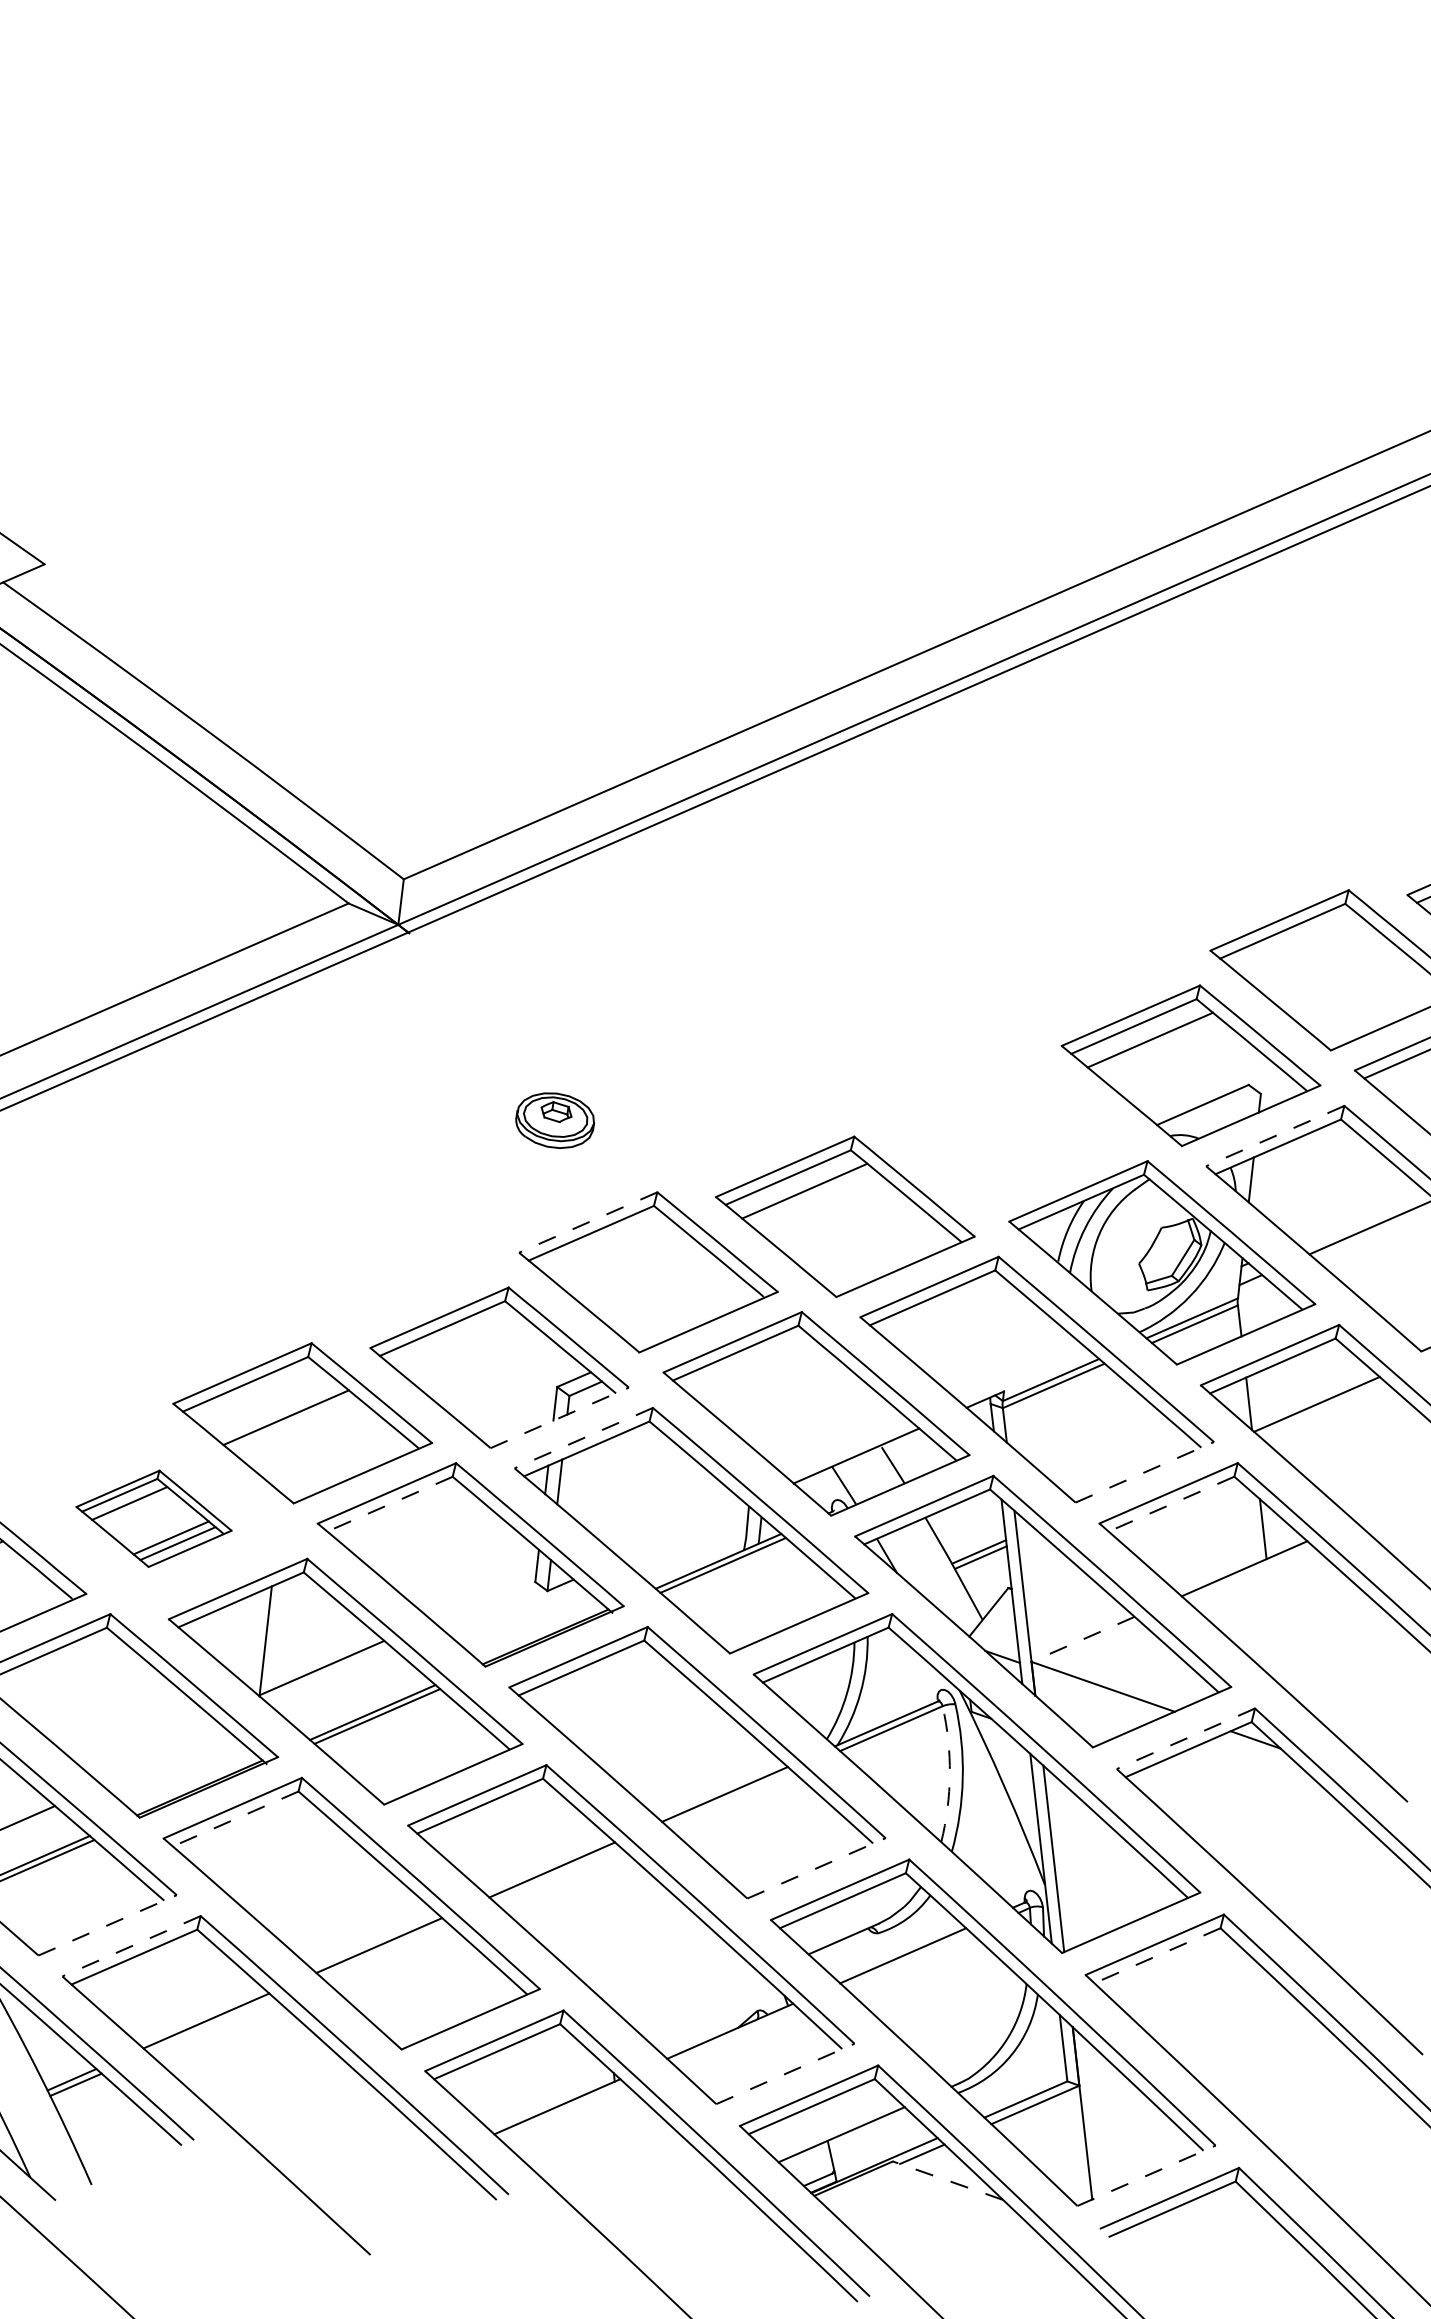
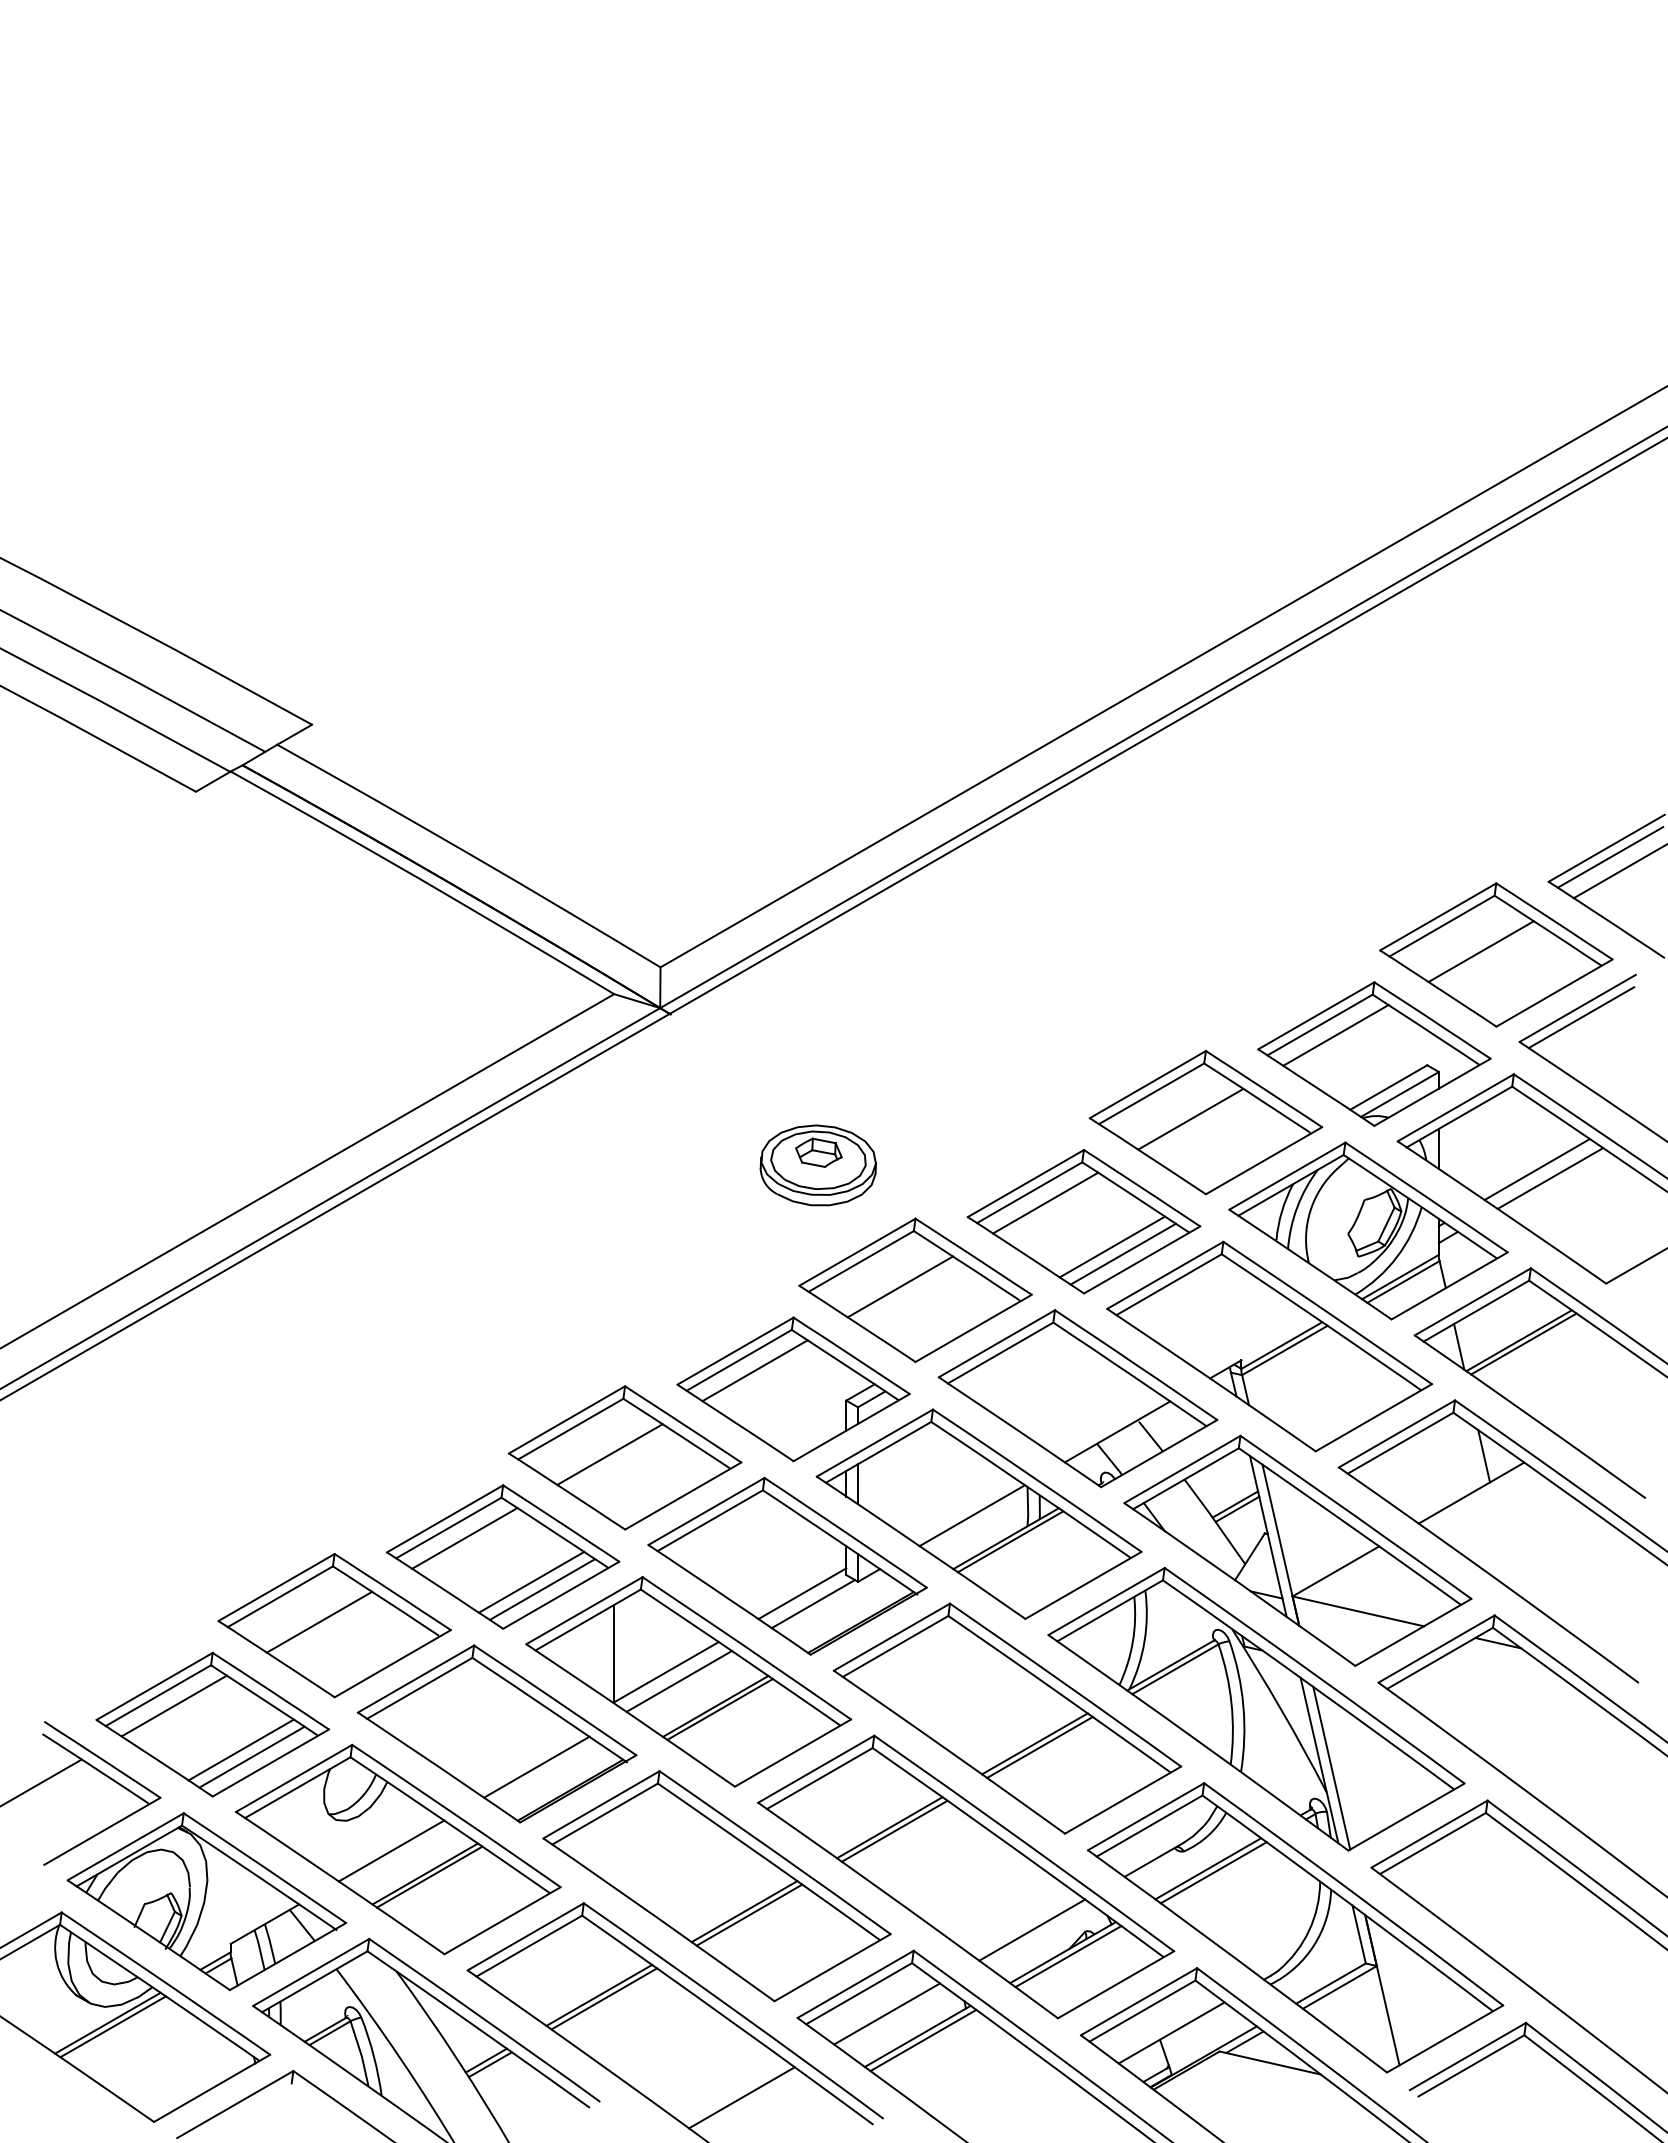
line: (1322, 964) -> (1480, 951), added
line: (1214, 1114) -> (1399, 1094), added
part: (554, 1120) -> (817, 1165), size x1.67
part: (993, 1121) -> (1205, 1122), added
line: (1274, 1136) -> (1455, 1108), dashed -> solid
line: (1357, 1215) -> (1536, 1169), added
line: (588, 1222) -> (857, 1252), dashed -> solid
line: (874, 1248) -> (1112, 1246), added
line: (884, 1257) -> (1122, 1253), added
line: (630, 1266) -> (899, 1286), added
line: (458, 1341) -> (754, 1370), added
line: (1321, 1408) -> (1523, 1343), added
line: (560, 1417) -> (852, 1427), dashed -> solid
line: (583, 1438) -> (874, 1443), dashed -> solid
line: (1145, 1472) -> (1374, 1417), dashed -> solid
line: (390, 1503) -> (710, 1520), dashed -> solid
line: (1171, 1504) -> (1400, 1443), dashed -> solid
part: (154, 1518) -> (503, 1556), size x1.67
line: (683, 1531) -> (972, 1515), added
line: (484, 1597) -> (802, 1593), added
line: (494, 1610) -> (813, 1604), added
line: (1082, 1639) -> (1335, 1571), dashed -> solid
line: (335, 1678) -> (679, 1680), added
line: (1185, 1739) -> (1436, 1649), dashed -> solid
line: (164, 1757) -> (536, 1766), added
arc: (949, 1773) -> (1231, 1703), dashed -> solid
line: (729, 1799) -> (1039, 1747), added
line: (236, 1819) -> (605, 1814), dashed -> solid
line: (817, 1867) -> (1123, 1799), dashed -> solid
line: (557, 1873) -> (894, 1830), added
line: (108, 1925) -> (503, 1920), dashed -> solid
line: (131, 1946) -> (525, 1937), dashed -> solid
line: (384, 1949) -> (749, 1914), added
line: (1156, 1955) -> (1432, 1843), dashed -> solid
line: (908, 1960) -> (1213, 1872), added
line: (699, 2001) -> (1032, 1929), added
line: (211, 2025) -> (604, 1998), added
line: (735, 2036) -> (1068, 1956), added
line: (786, 2073) -> (1116, 1984), dashed -> solid
line: (525, 2077) -> (886, 2013), added
line: (563, 2112) -> (923, 2040), added
line: (352, 2152) -> (741, 2097), added
line: (1147, 2175) -> (1445, 2038), dashed -> solid
line: (948, 2181) -> (1270, 2063), dashed -> solid

